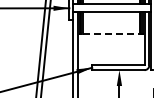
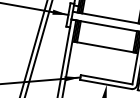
line: (111, 33) -> (105, 47), dashed -> solid

